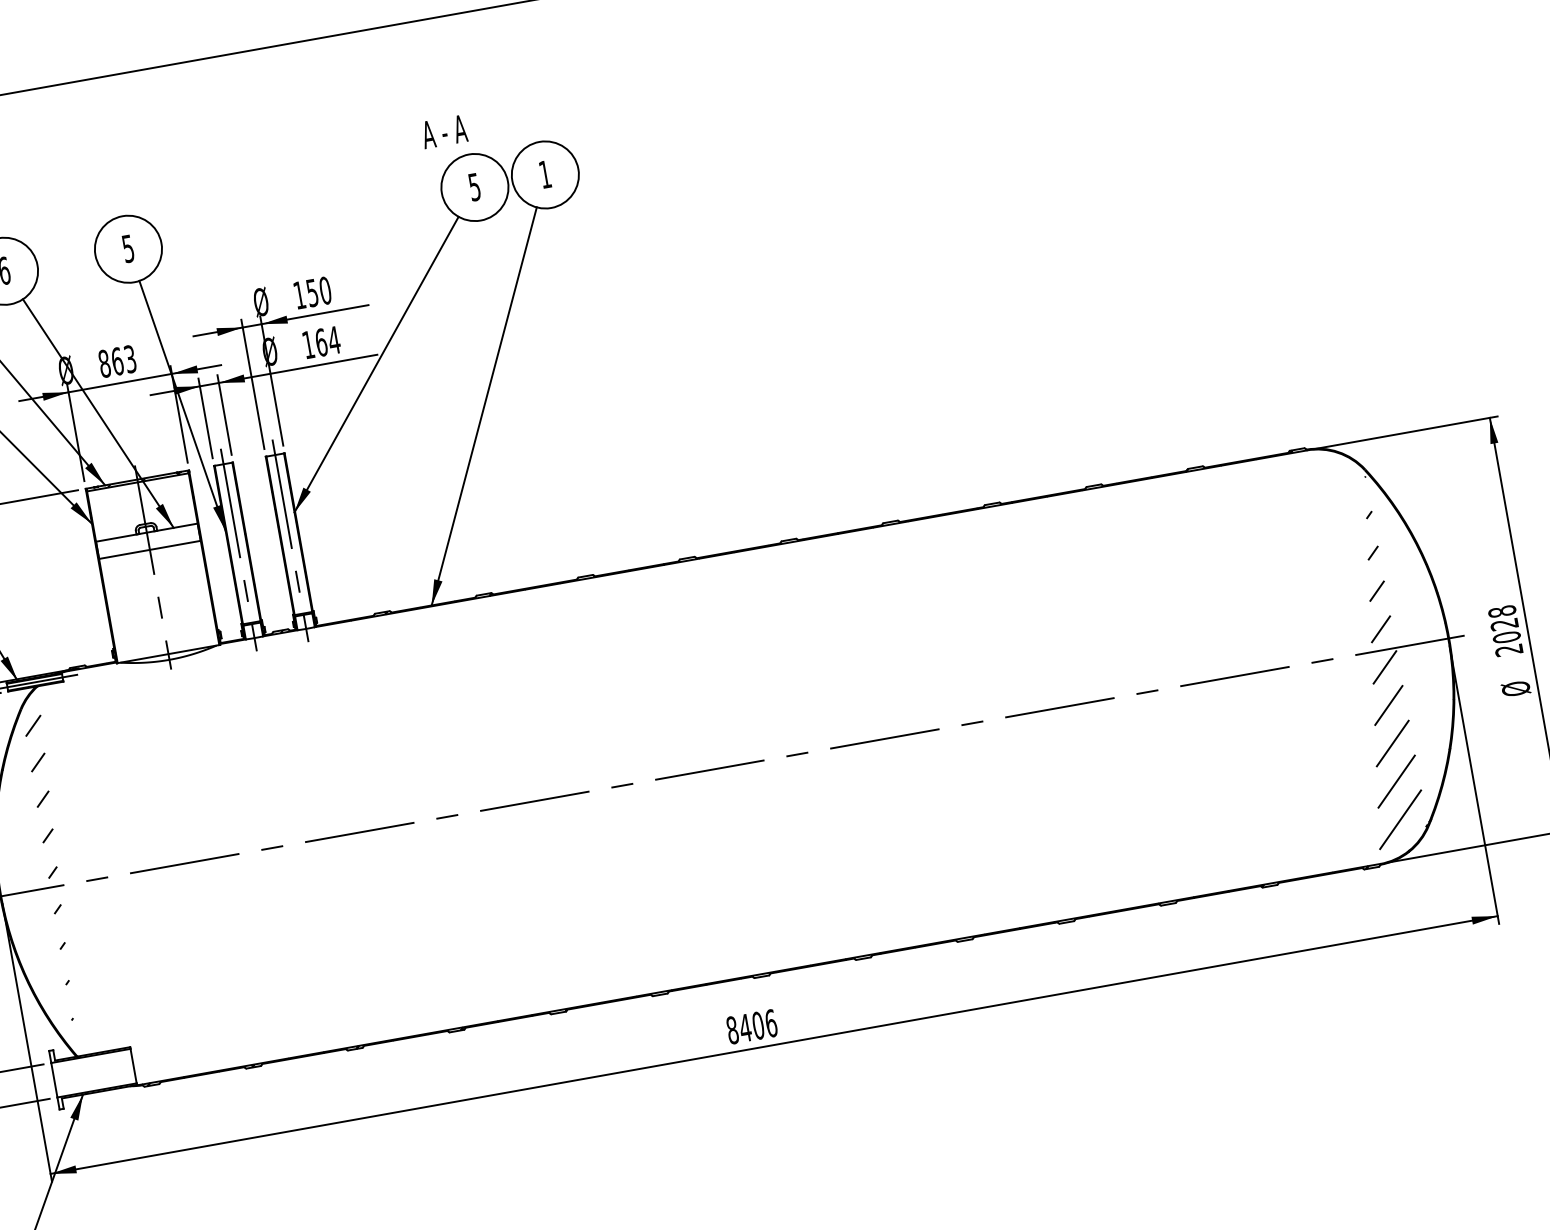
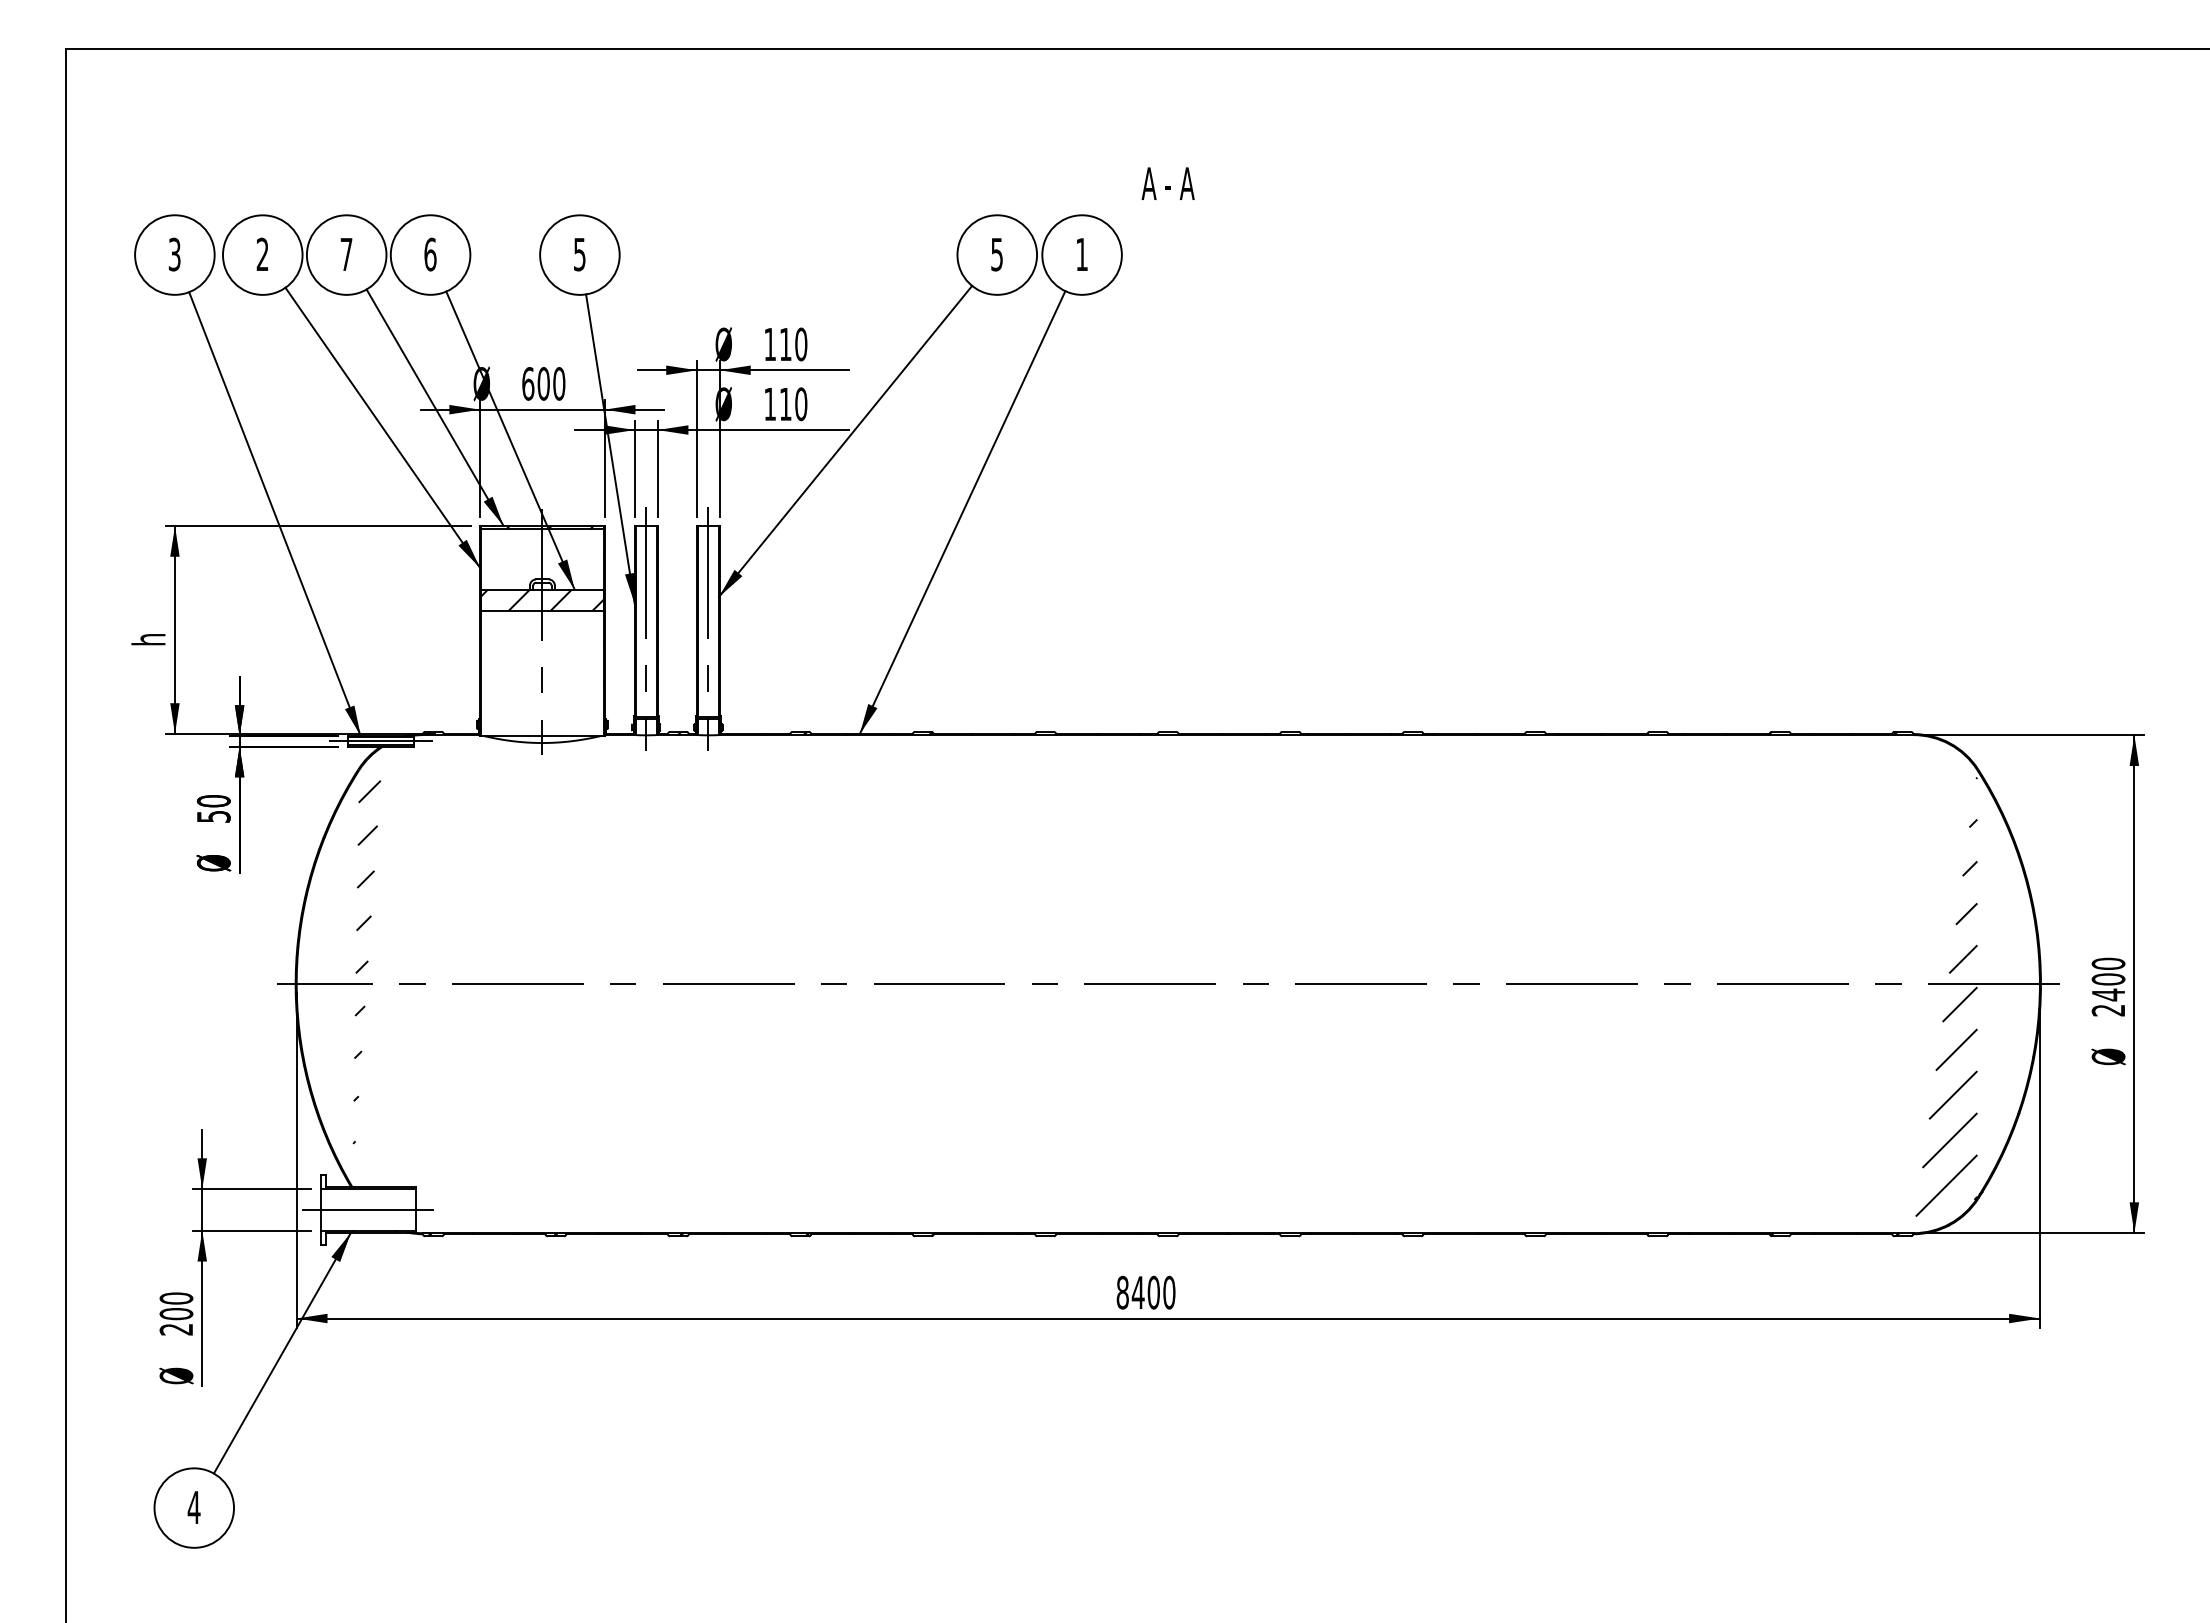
text: (443, 131) -> (1167, 183), moved
text: (312, 293) -> (785, 344), 150 -> 110
text: (327, 341) -> (793, 404), 164 -> 110
text: (117, 361) -> (543, 383), 863 -> 600
hatch: (148, 540) -> (542, 599), added
text: (1504, 624) -> (2108, 979), 2028 -> 2400
text: (771, 1023) -> (1169, 1292), 8406 -> 8400
line: (93, 1072) -> (367, 1209), added

